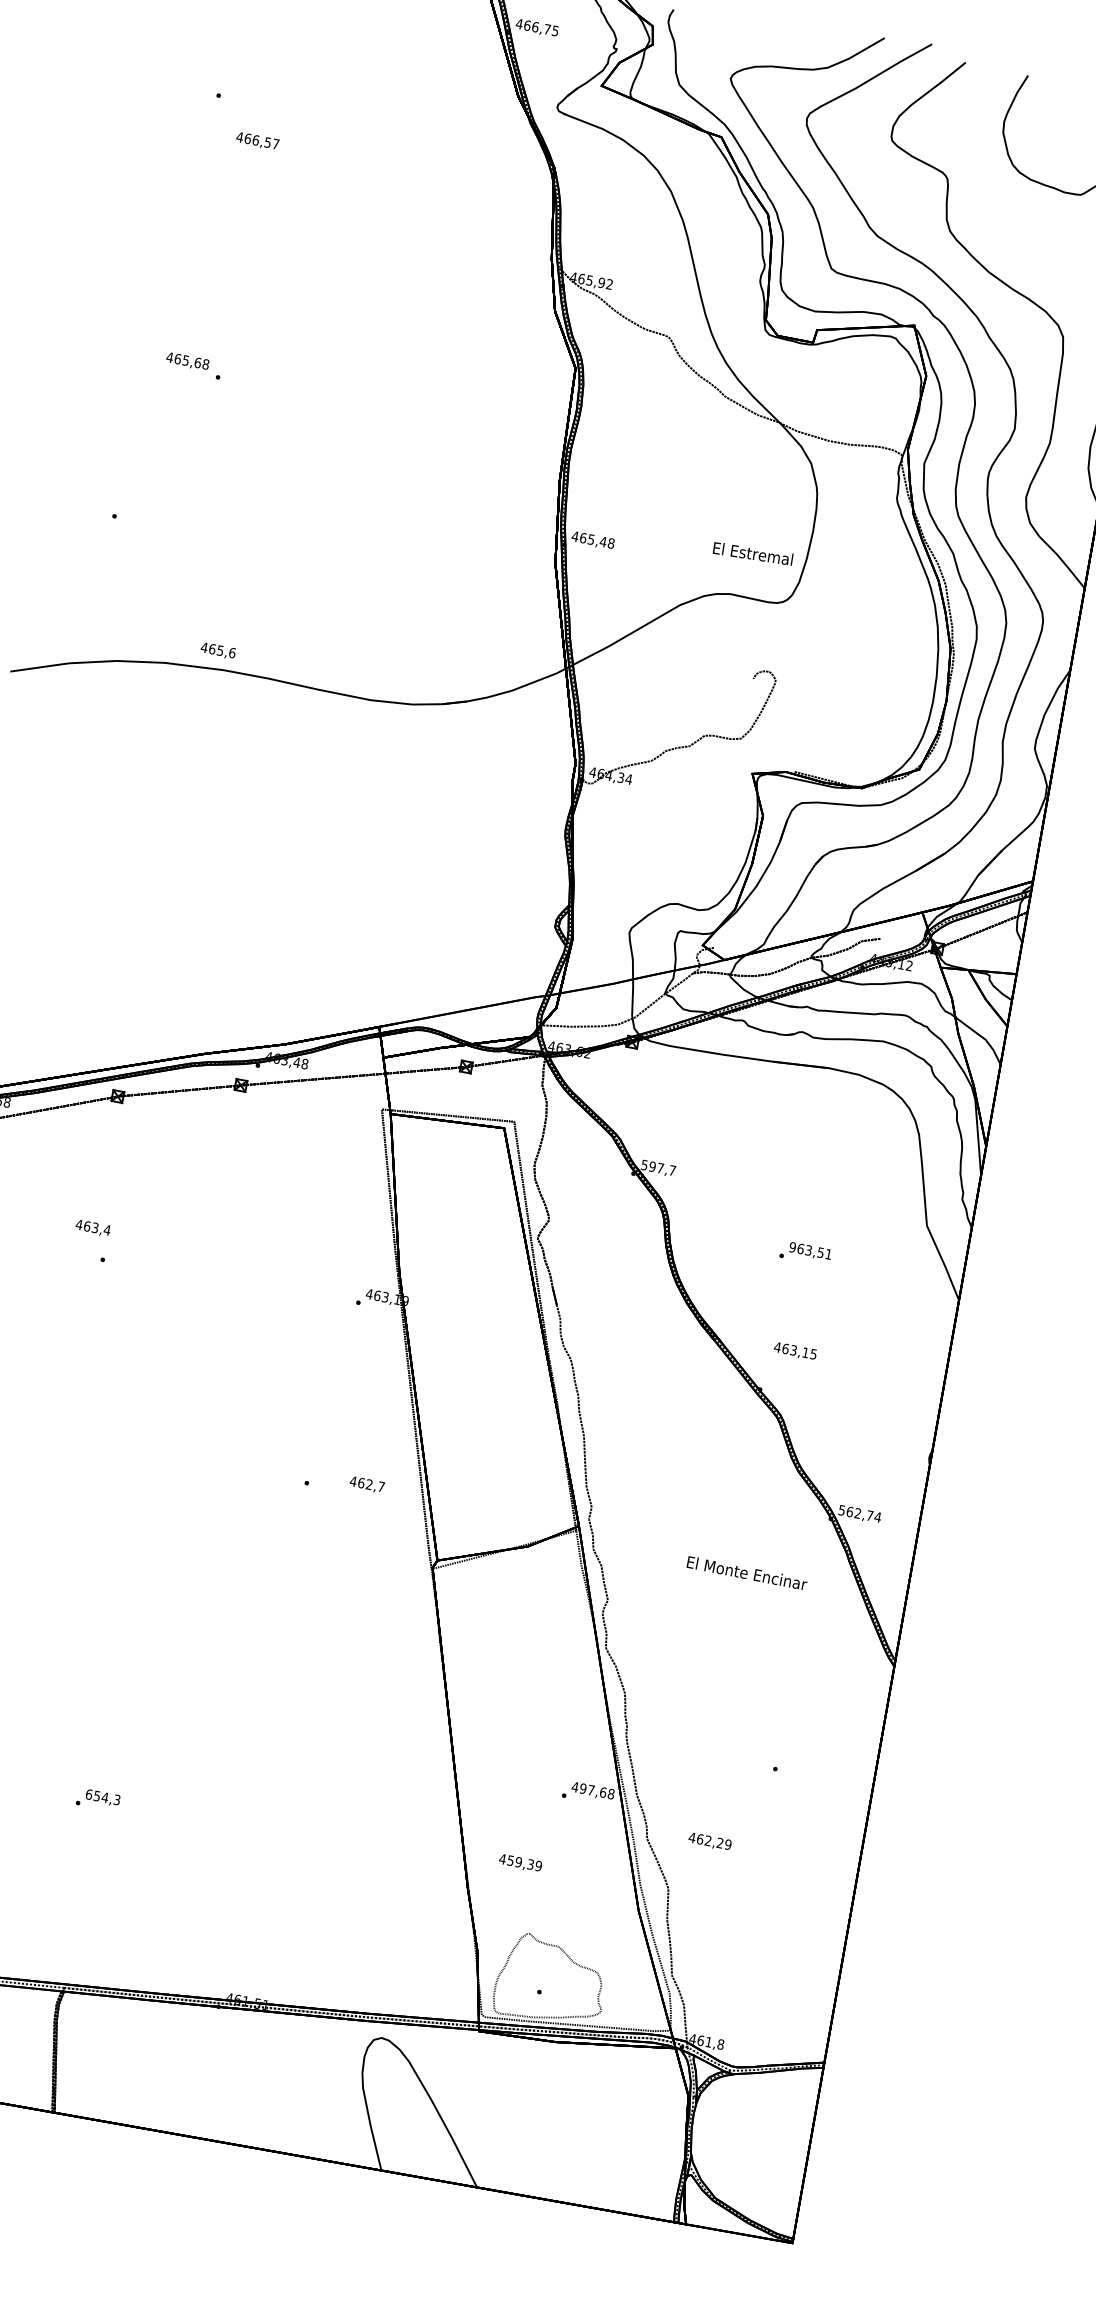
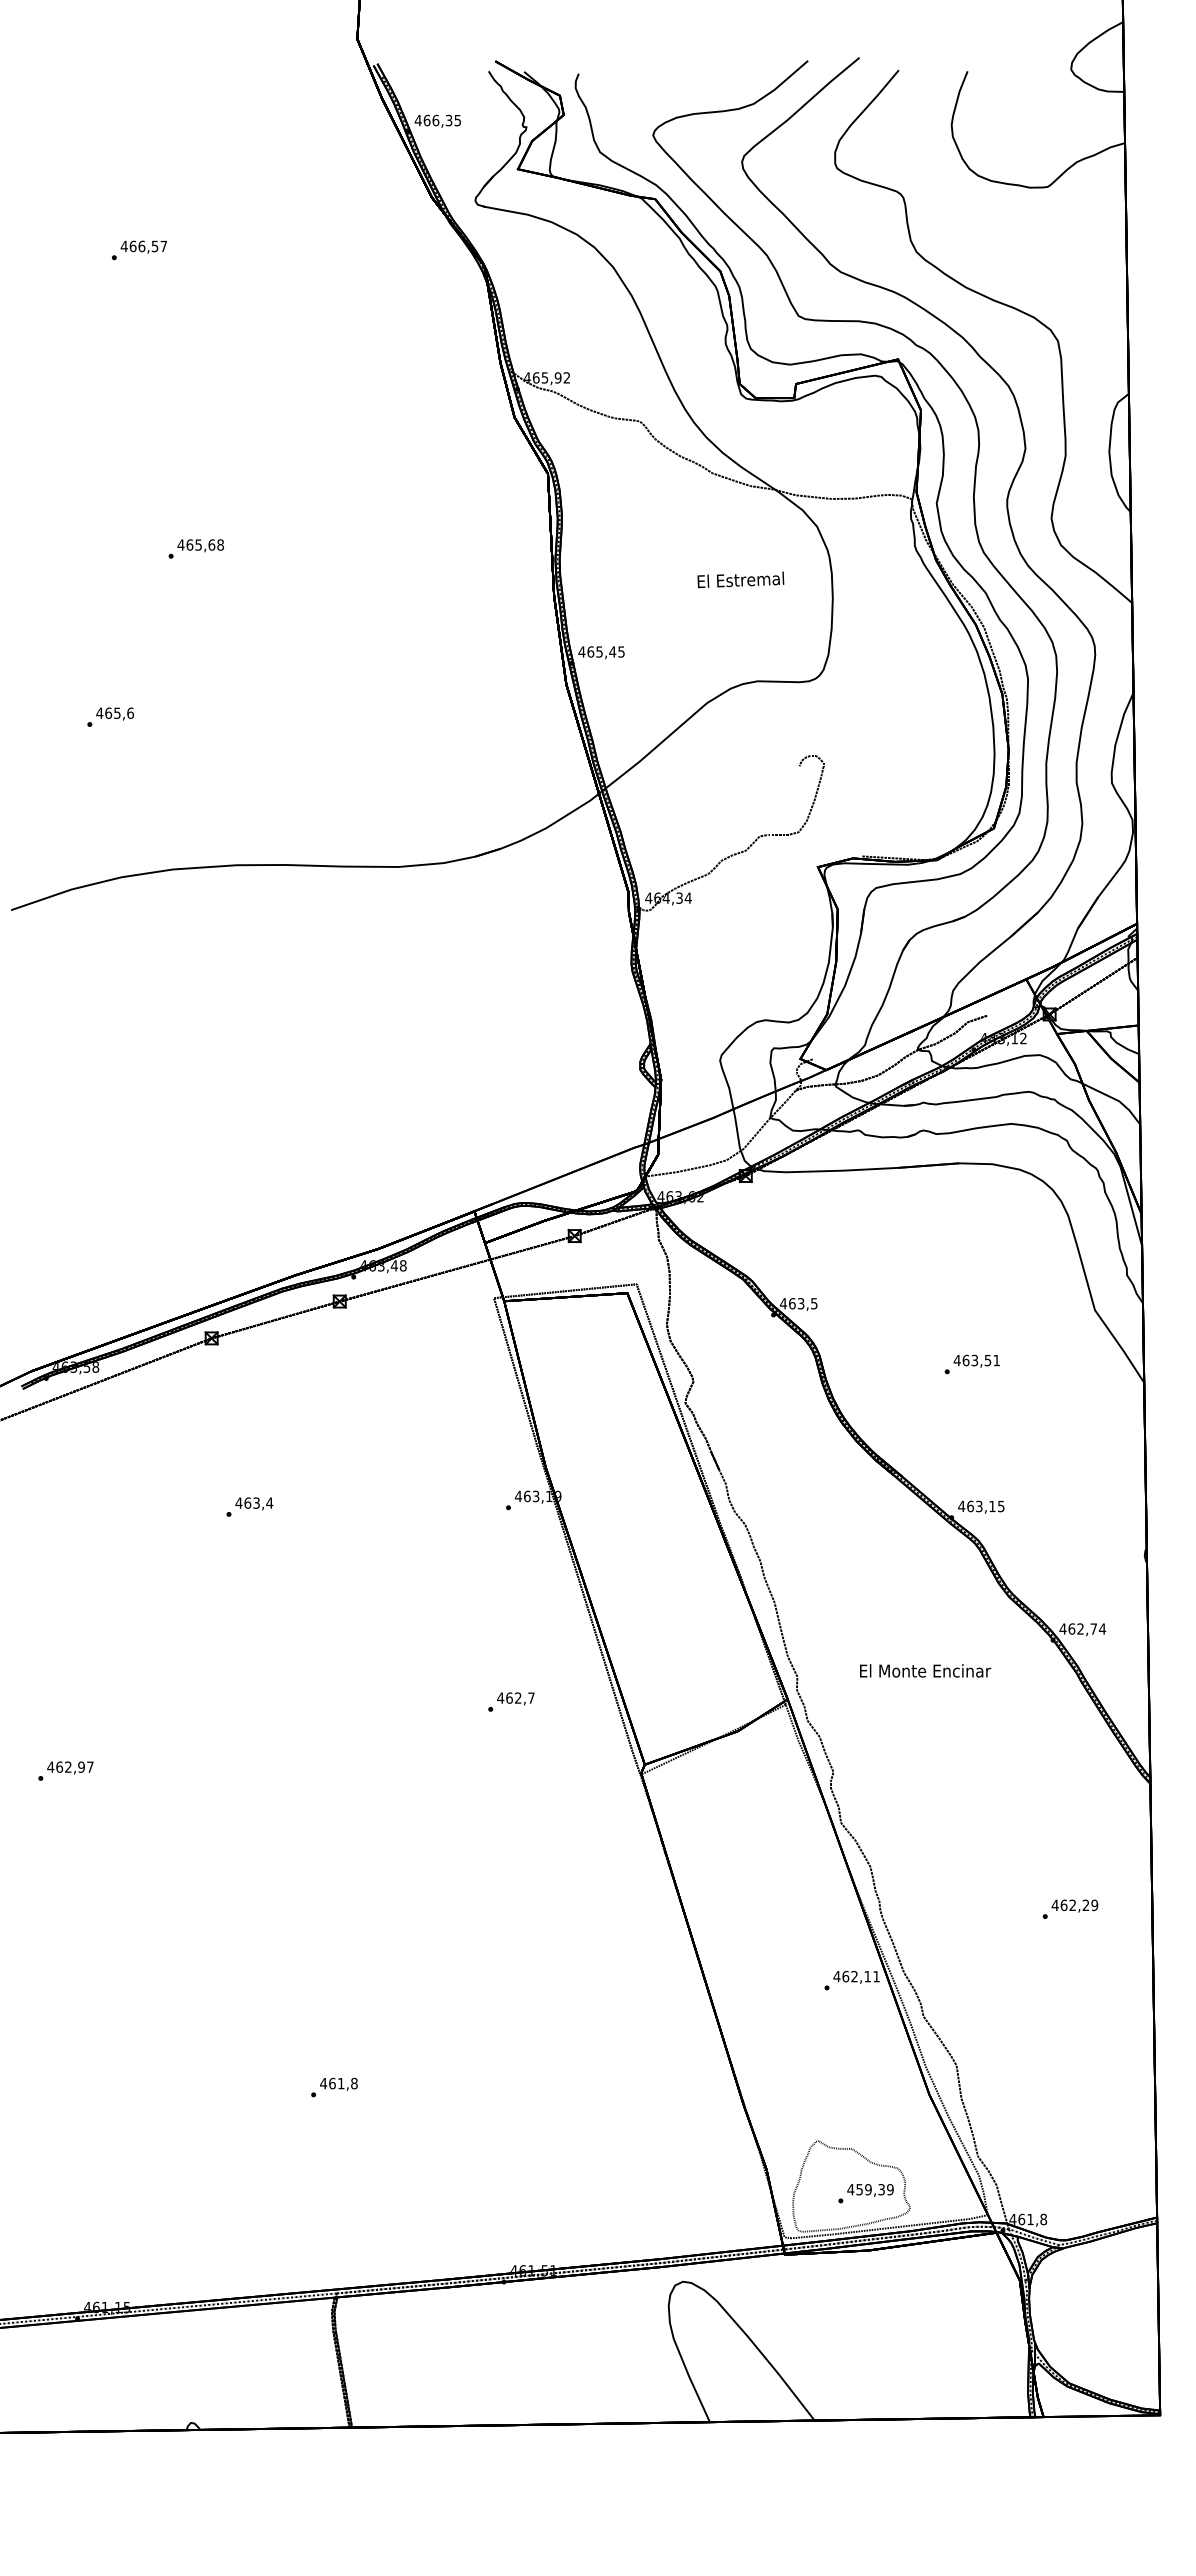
text: (546, 29) -> (448, 120), 466,75 -> 466,35
text: (257, 140) -> (143, 246), moved
text: (187, 361) -> (200, 545), moved
text: (611, 543) -> (621, 651), 465,48 -> 465,45
text: (752, 553) -> (740, 579), moved
text: (218, 650) -> (115, 713), moved
text: (658, 1167) -> (798, 1303), 597,7 -> 463,5
text: (93, 1227) -> (254, 1503), moved
text: (792, 1247) -> (956, 1360), 963,51 -> 463,51
text: (795, 1350) -> (981, 1506), moved
text: (366, 1484) -> (515, 1698), moved
text: (841, 1509) -> (1062, 1628), 562,74 -> 462,74
text: (747, 1572) -> (925, 1670), moved
text: (596, 1791) -> (860, 1976), 497,68 -> 462,11
text: (102, 1797) -> (338, 2083), 654,3 -> 461,8
text: (709, 1841) -> (1074, 1905), moved
text: (520, 1863) -> (870, 2190), moved

